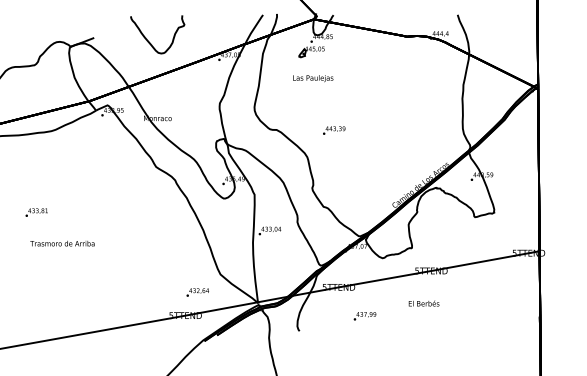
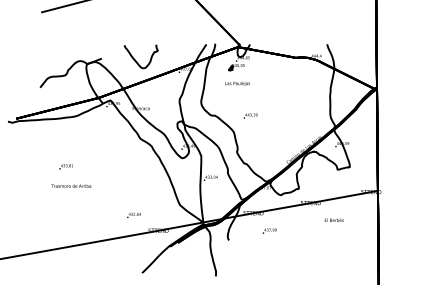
text: (62, 242) -> (71, 185), moved
text: (196, 291) -> (133, 214), moved
text: (422, 302) -> (333, 219), moved

